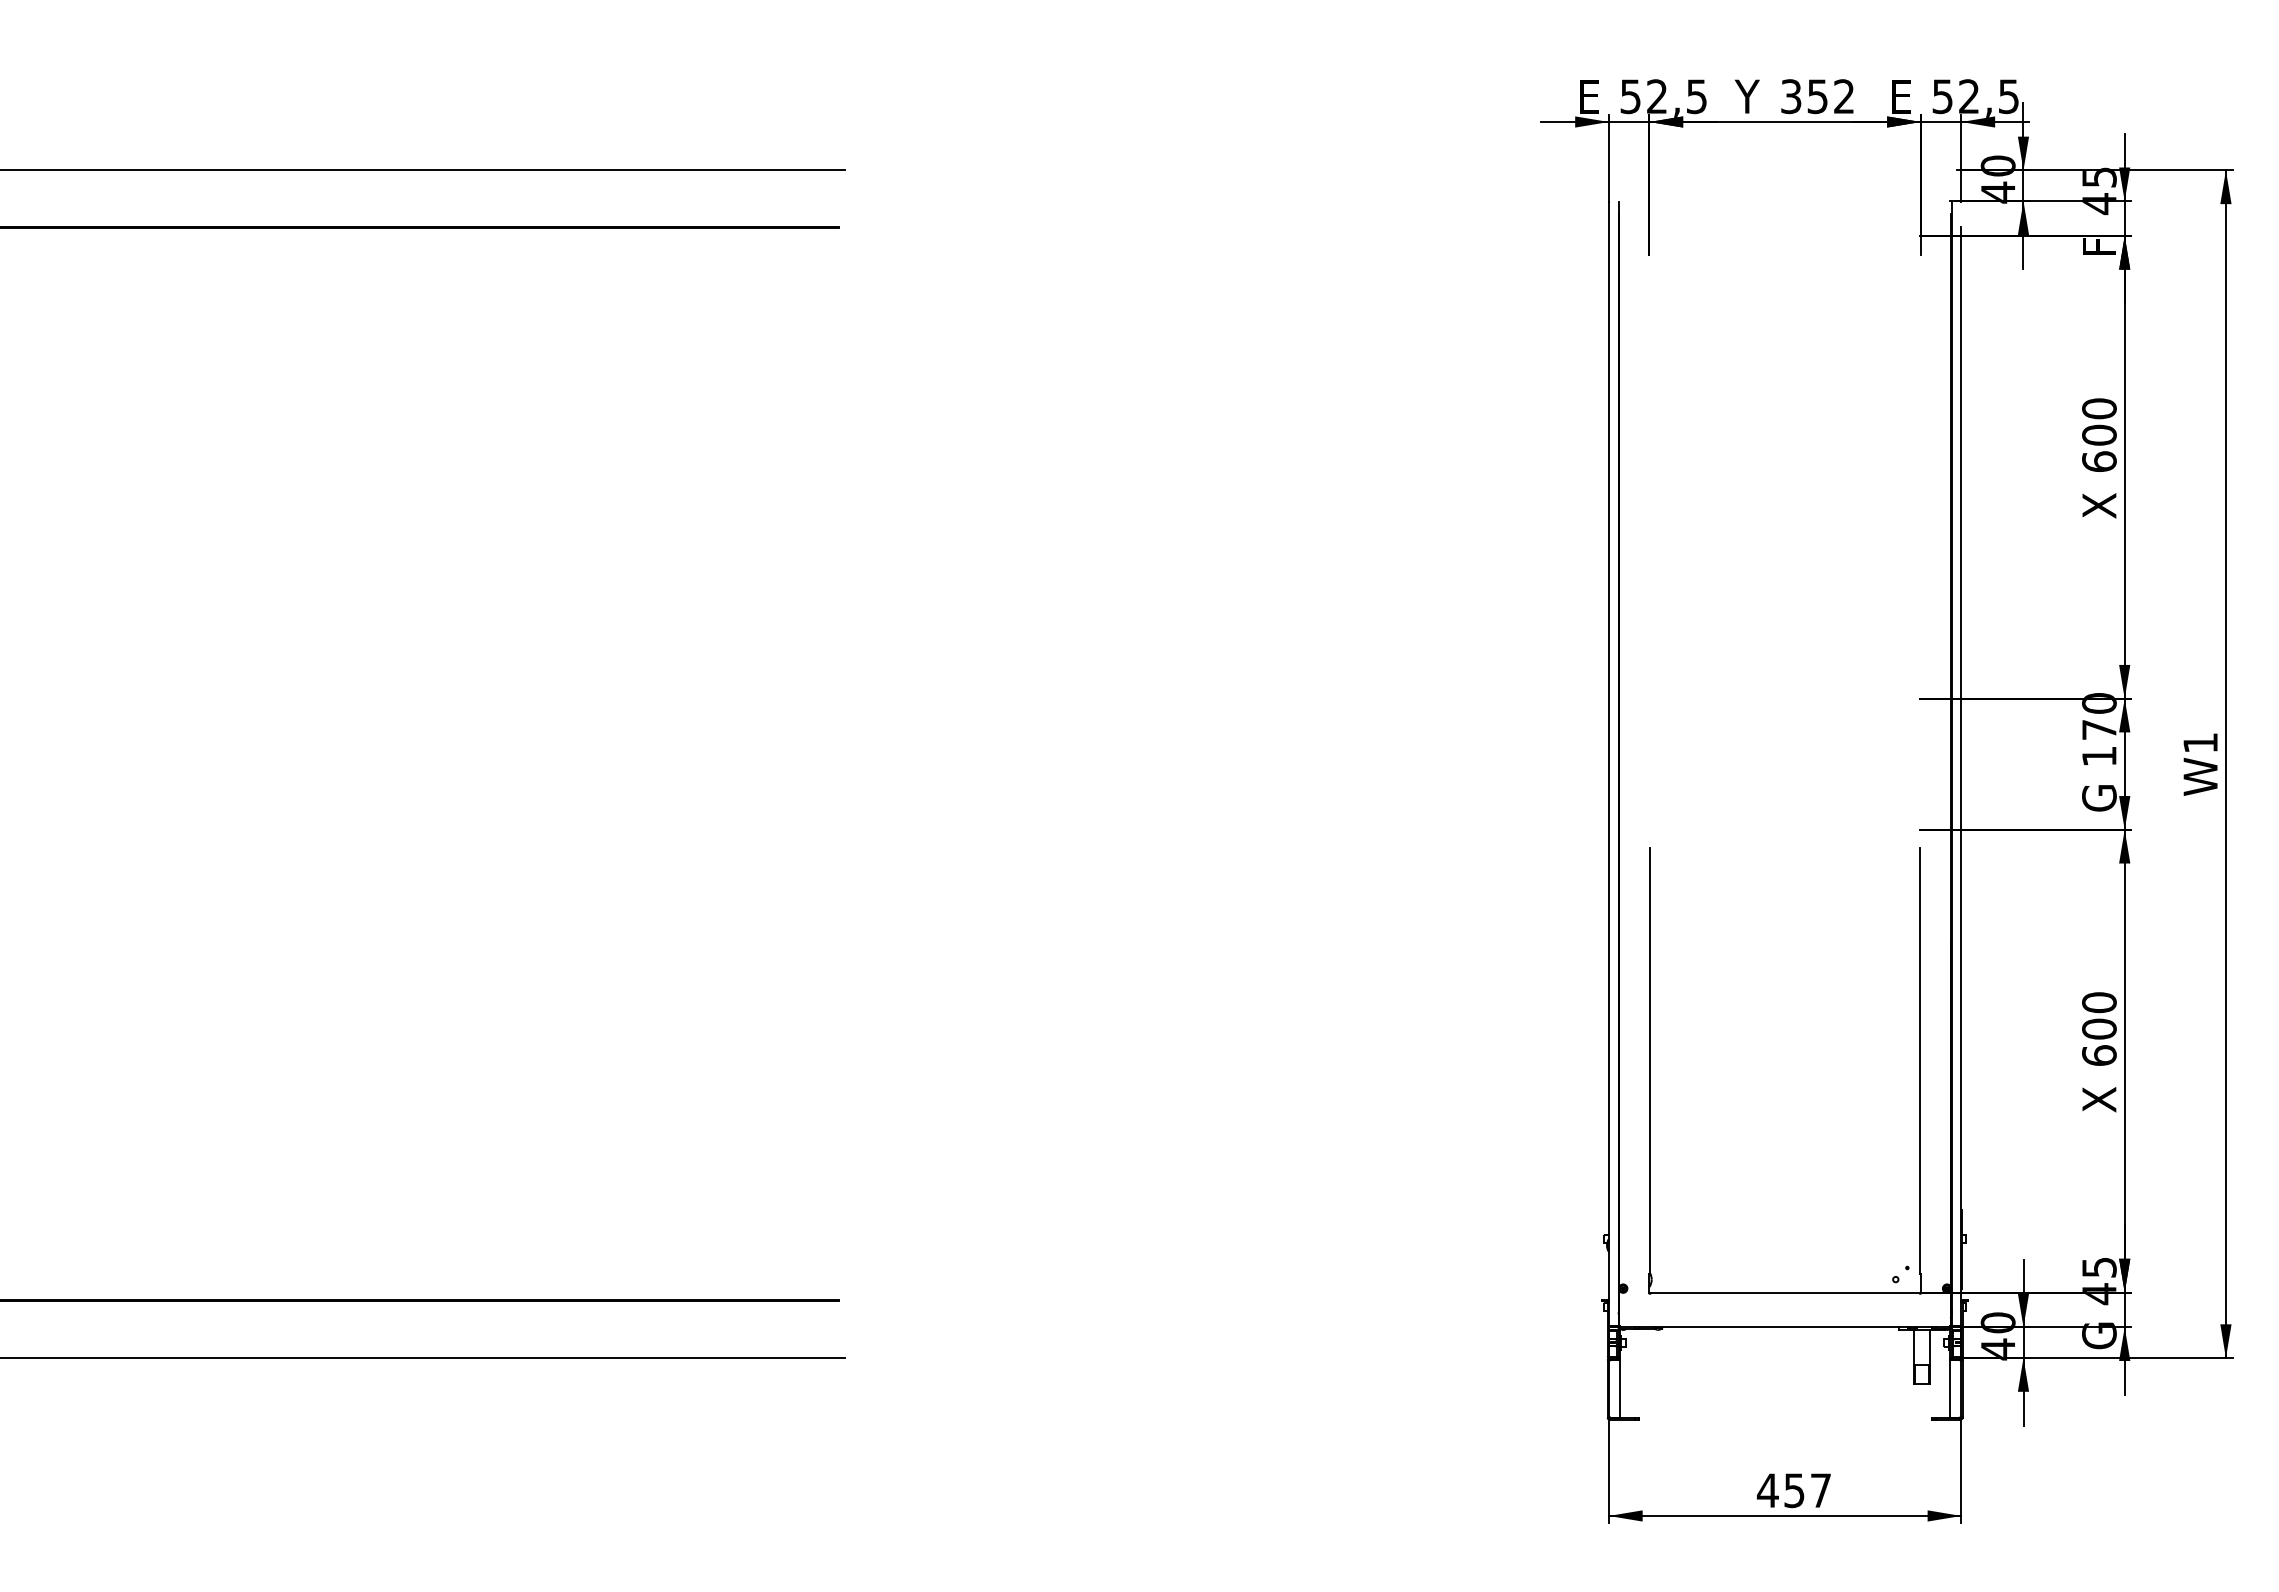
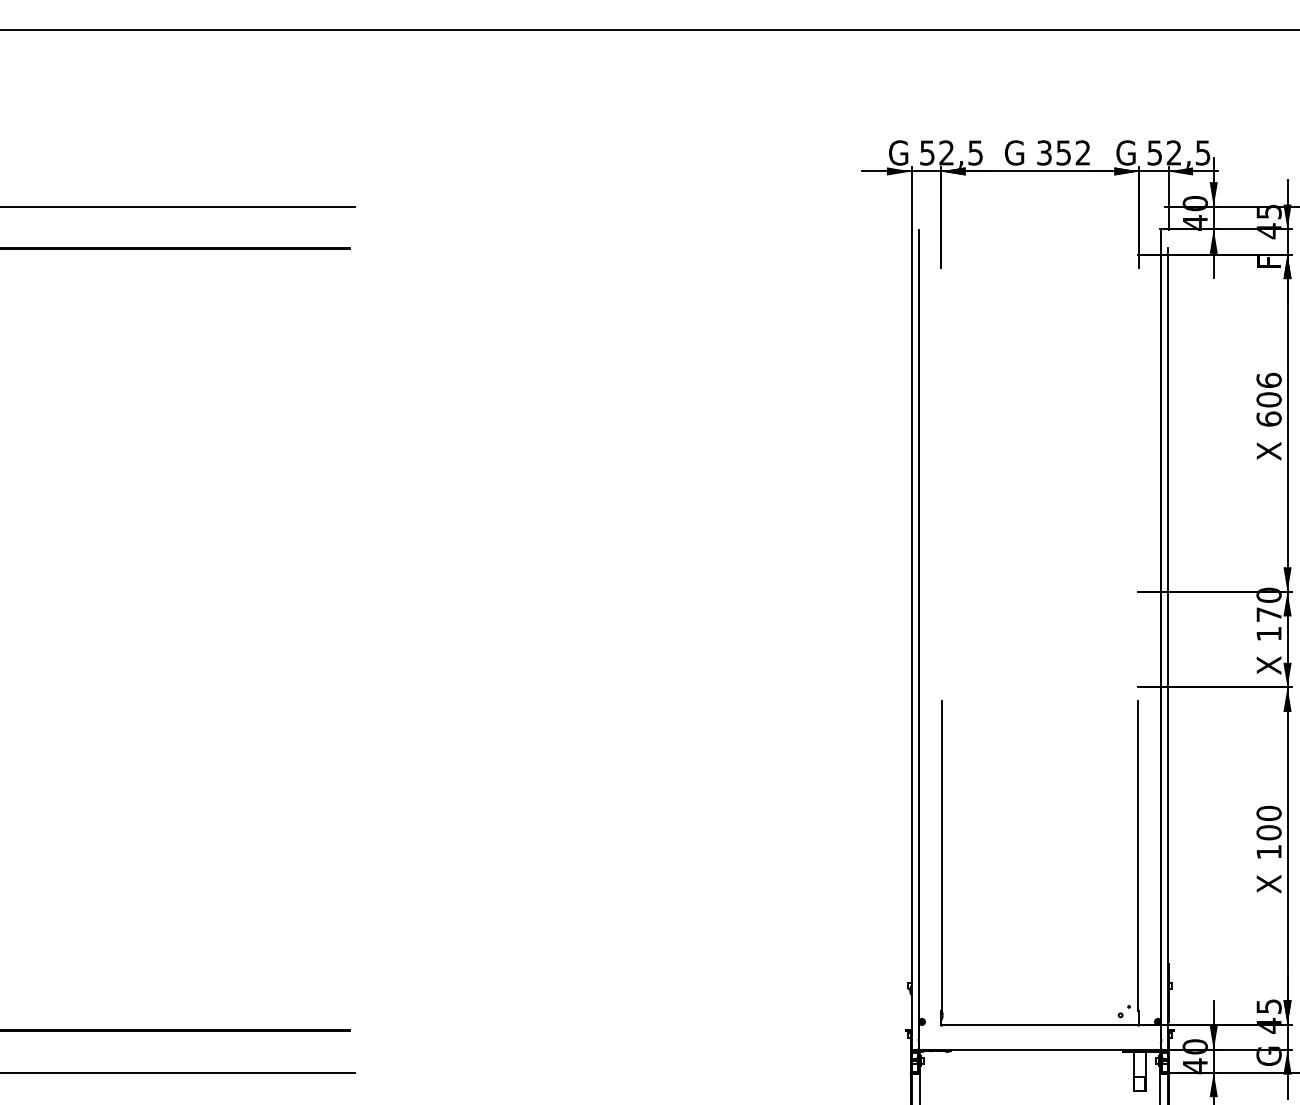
text: (1591, 96) -> (898, 152), E -> G
text: (1748, 96) -> (1013, 152), Y -> G
text: (1903, 96) -> (1126, 152), E -> G
text: (2099, 408) -> (1269, 380), 600 -> 606
text: (2099, 798) -> (1269, 664), G -> X
text: (2099, 1055) -> (1269, 851), 600 -> 100

